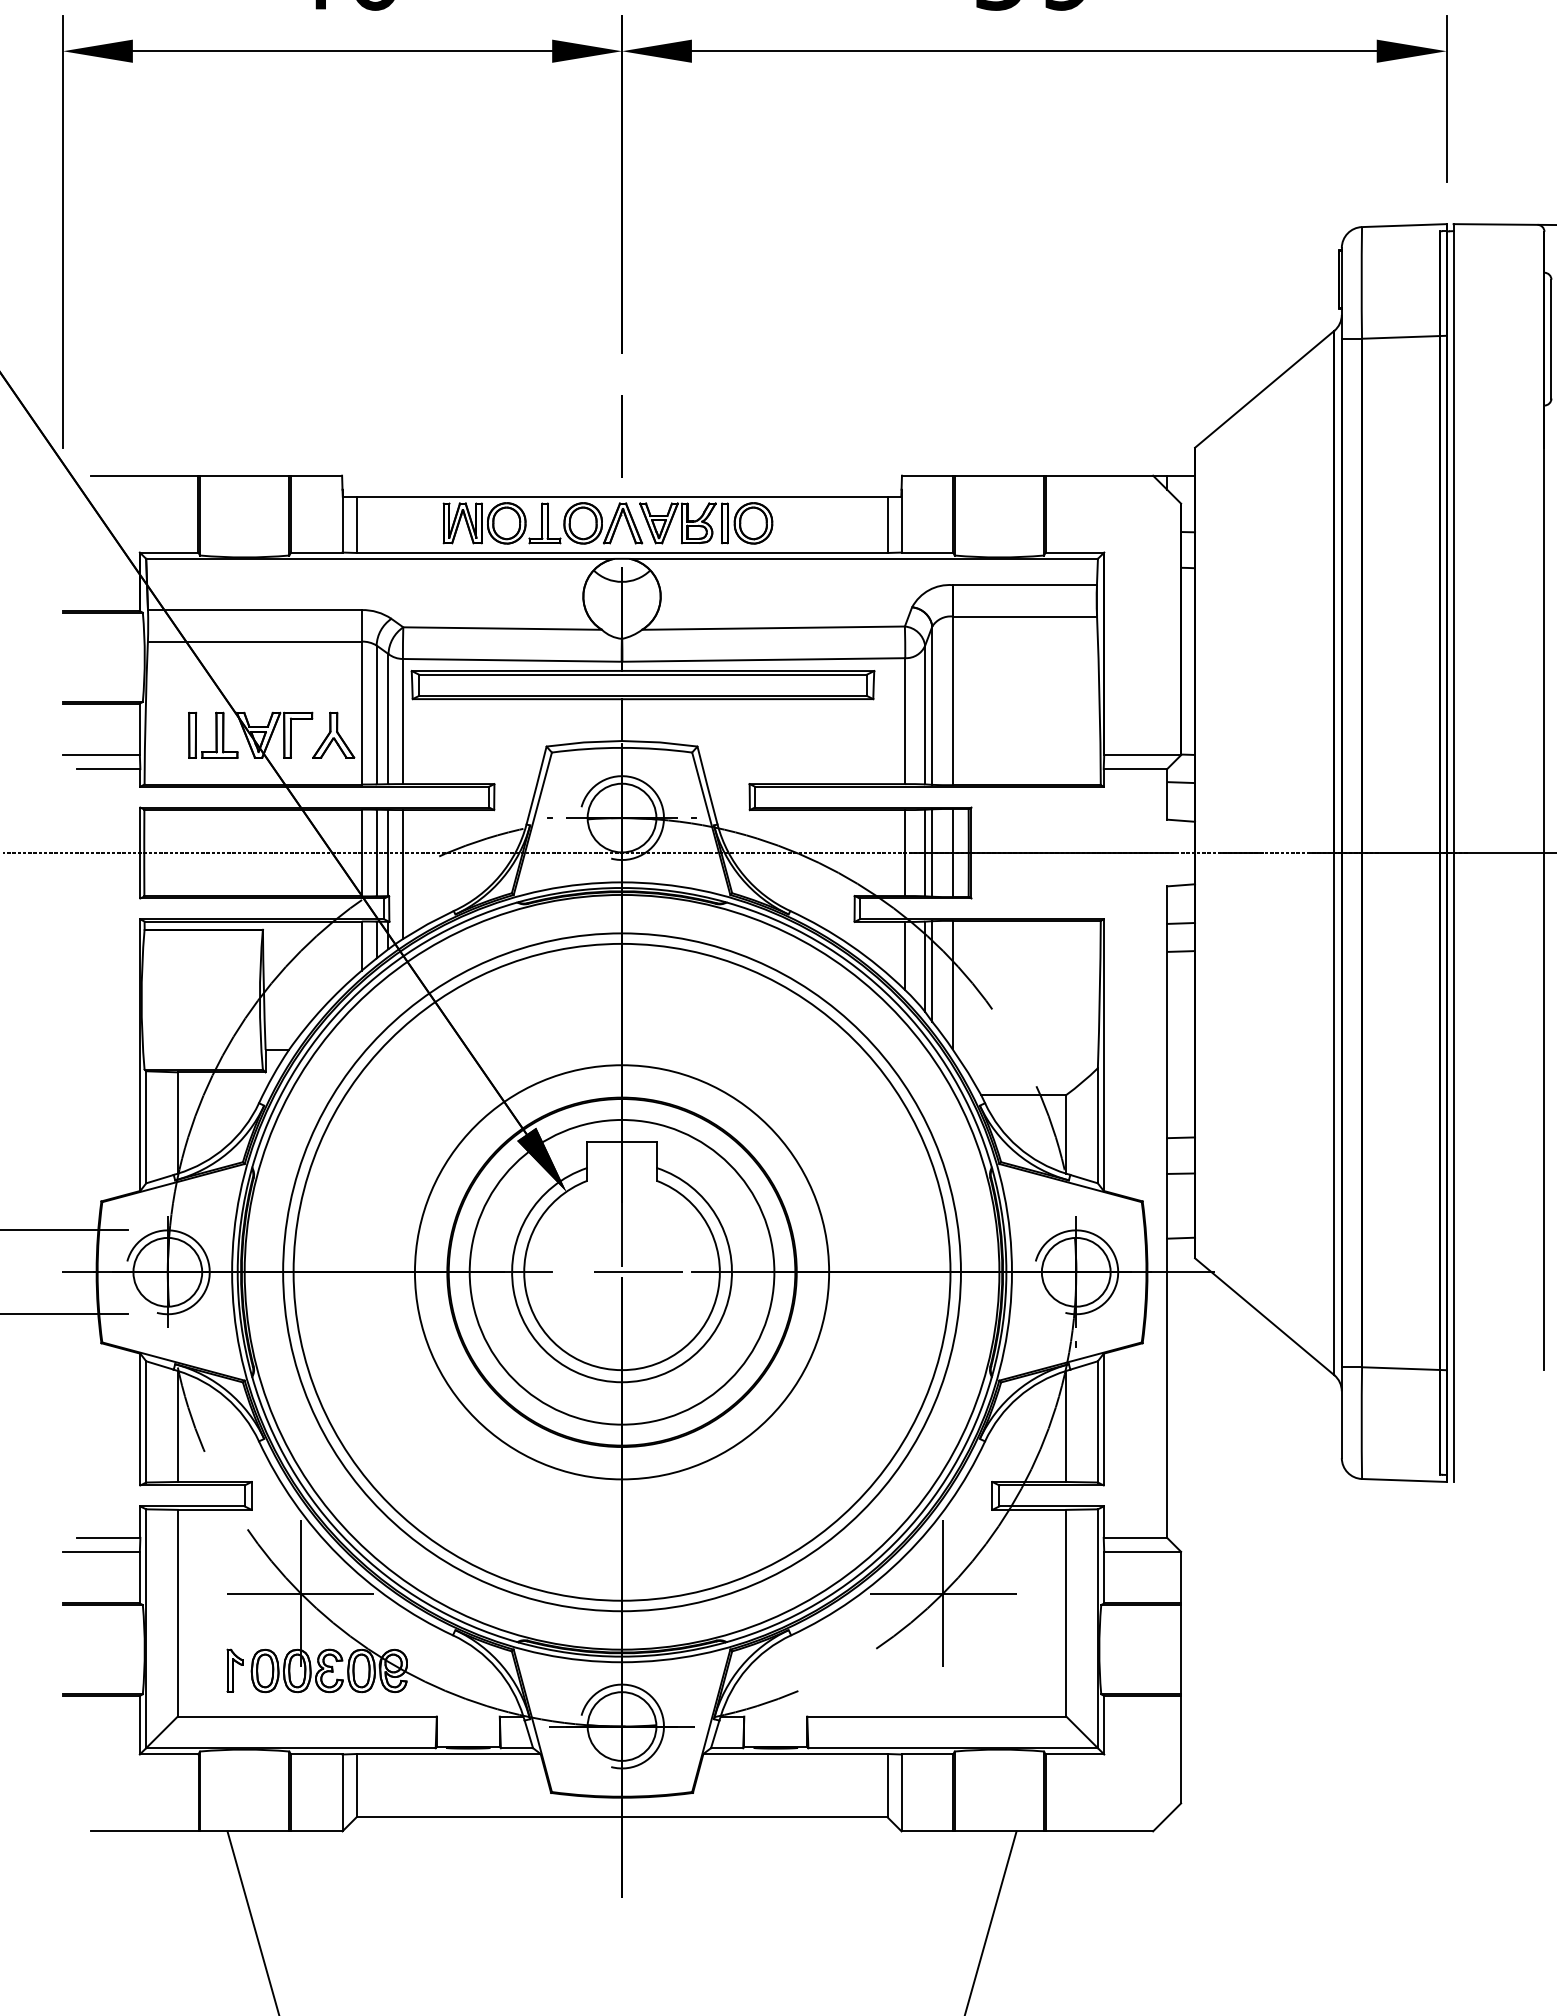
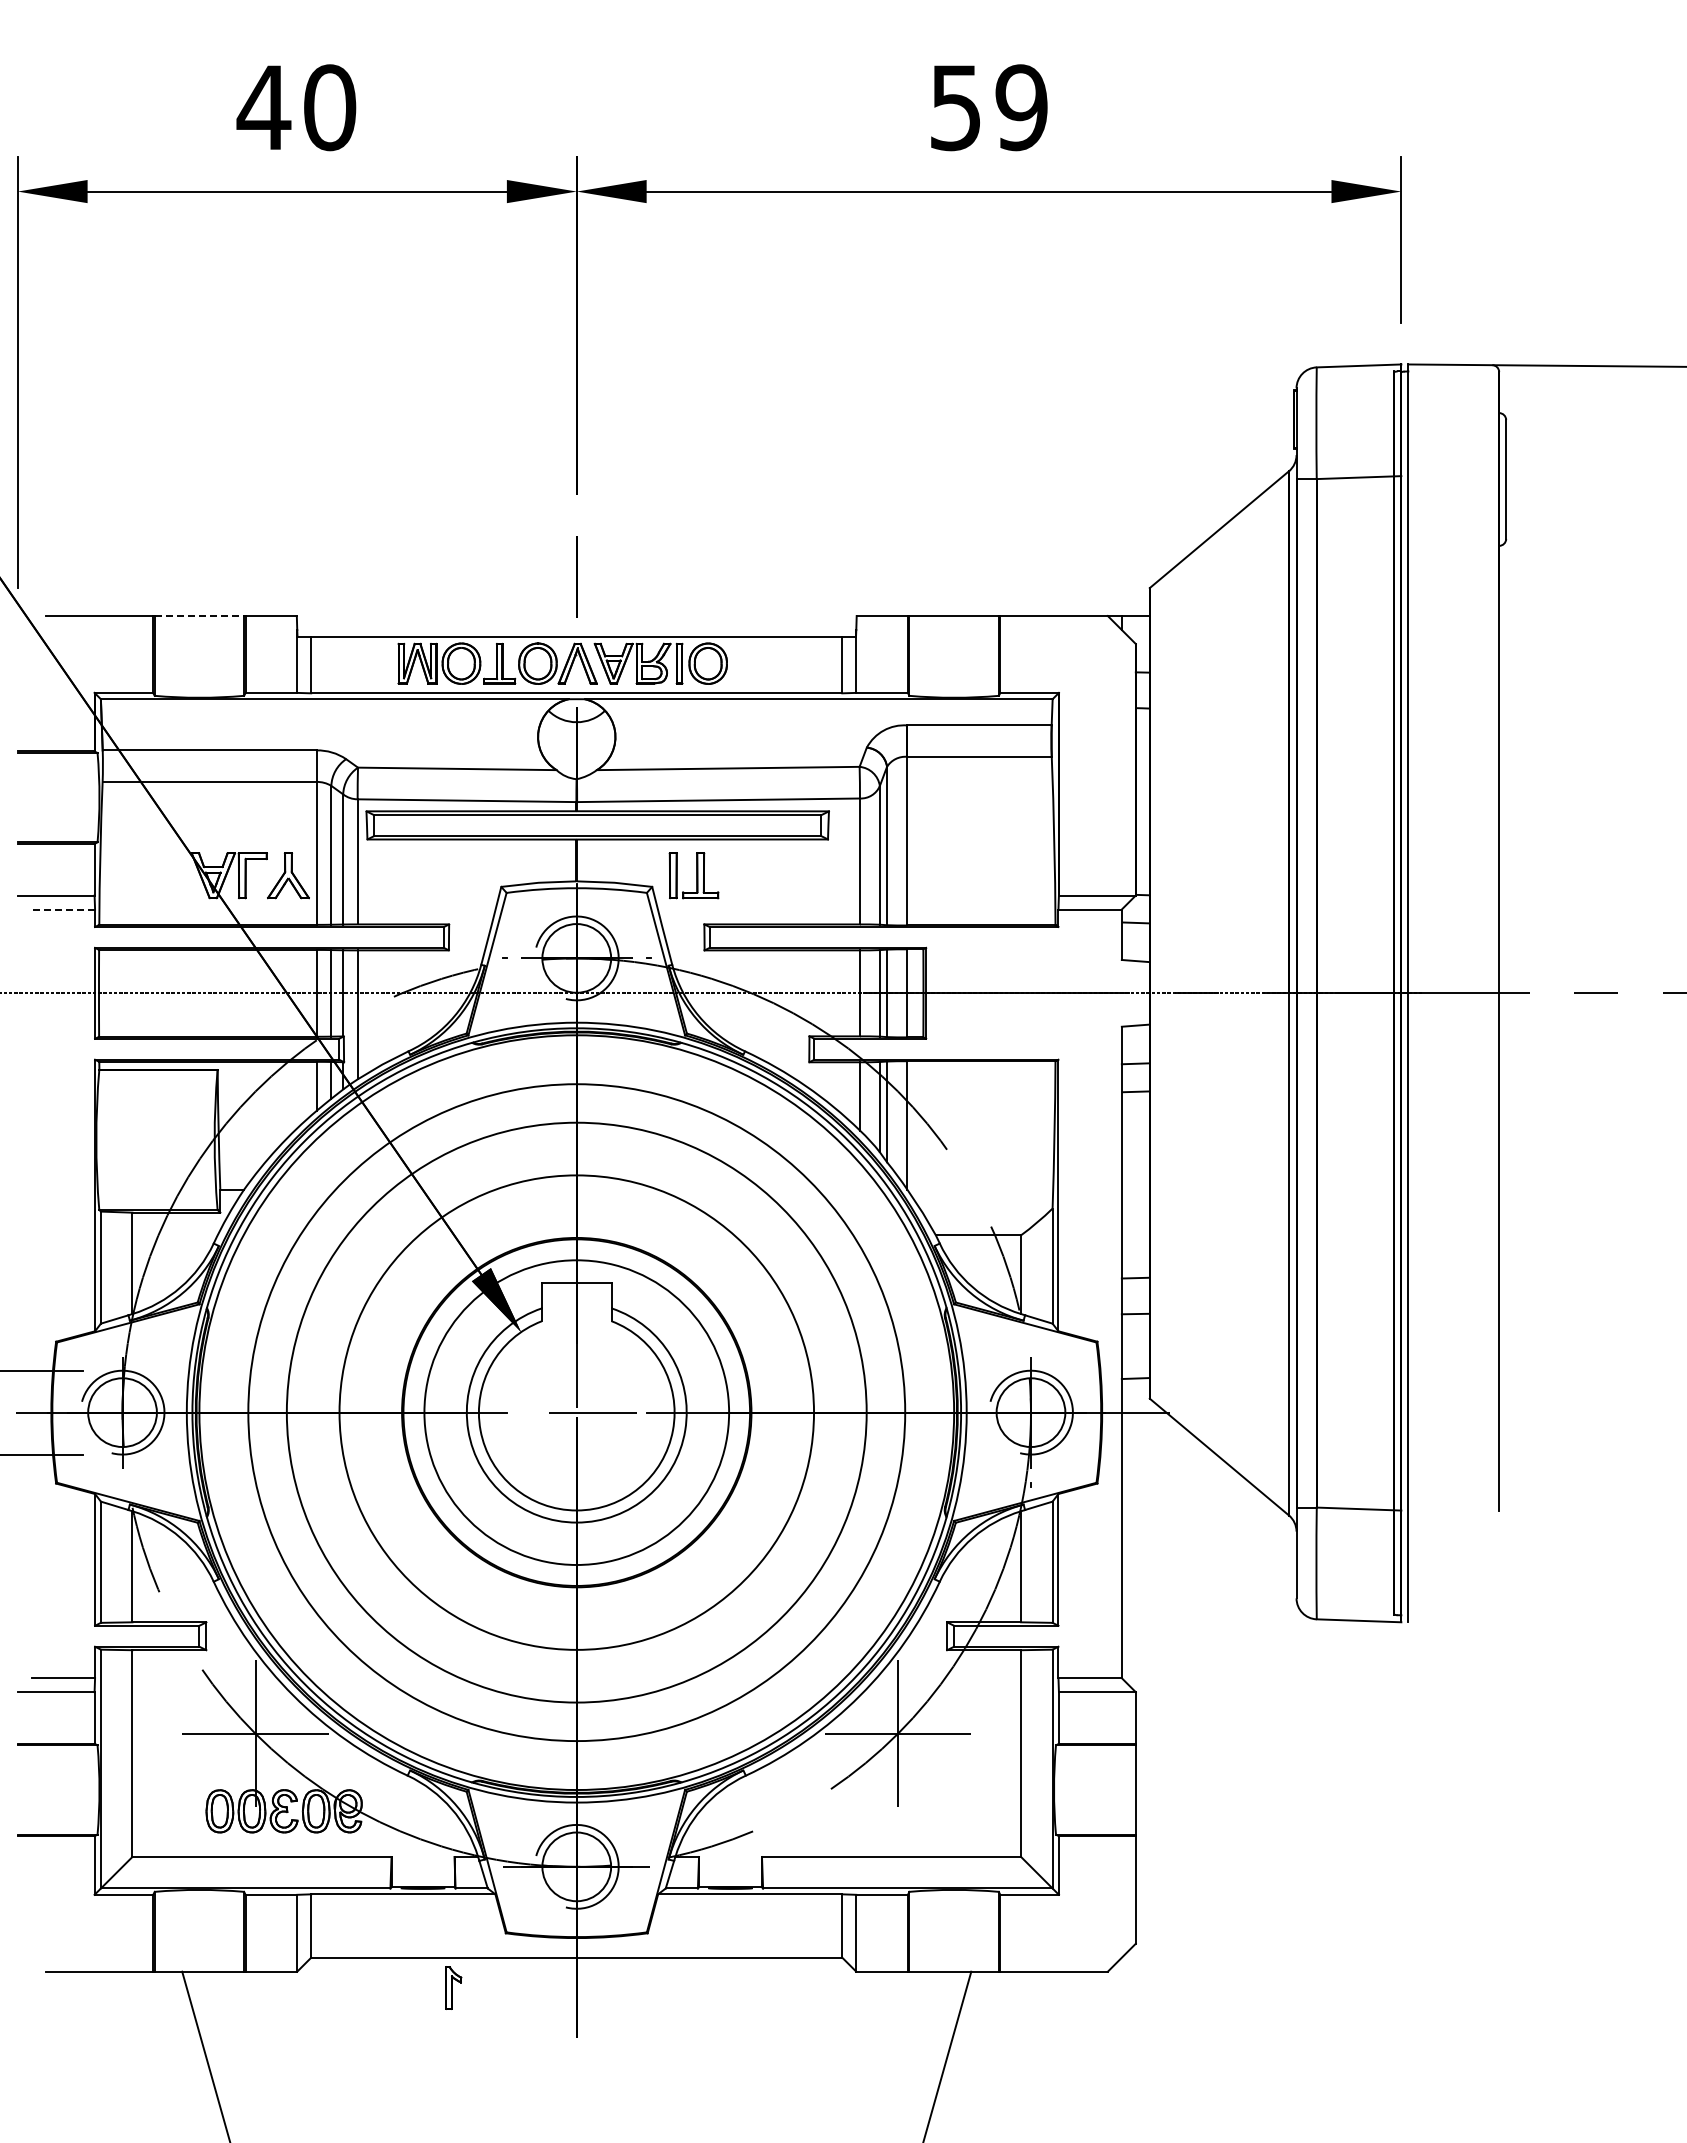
line: (244, 476) -> (199, 616), solid -> dashed
part: (212, 735) -> (693, 875), moved
line: (108, 769) -> (63, 909), solid -> dashed
circle: (621, 1272) -> (576, 1412), size x0.7
circle: (621, 1272) -> (576, 1412), size x1.4
part: (234, 1670) -> (453, 1987), moved

